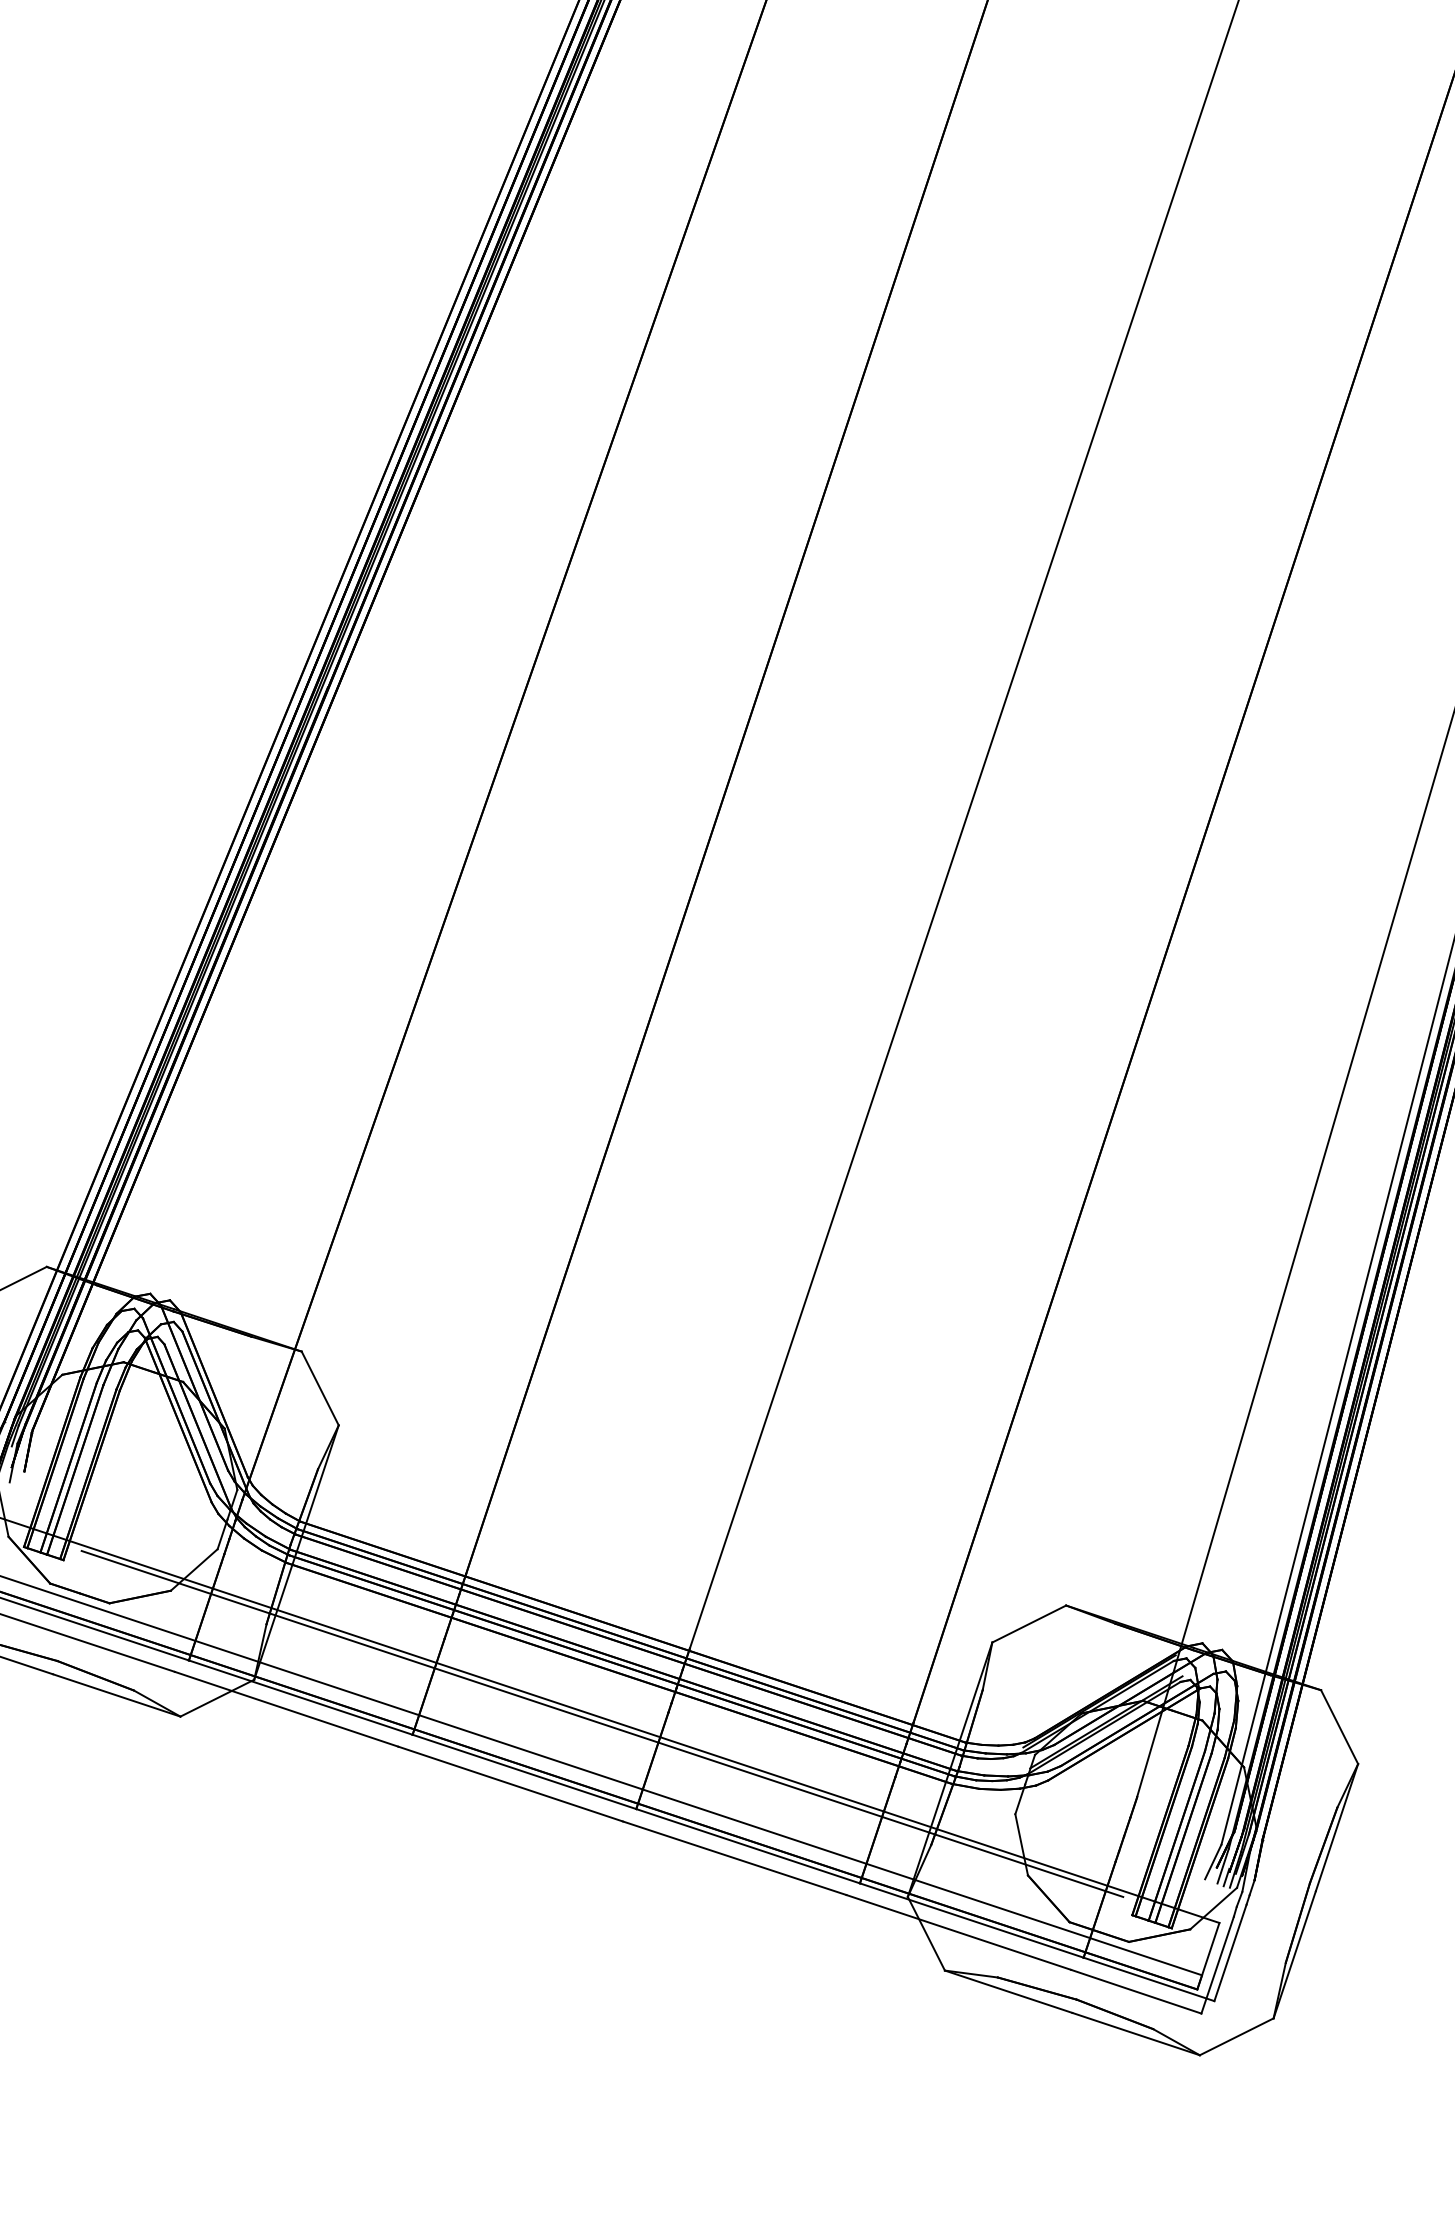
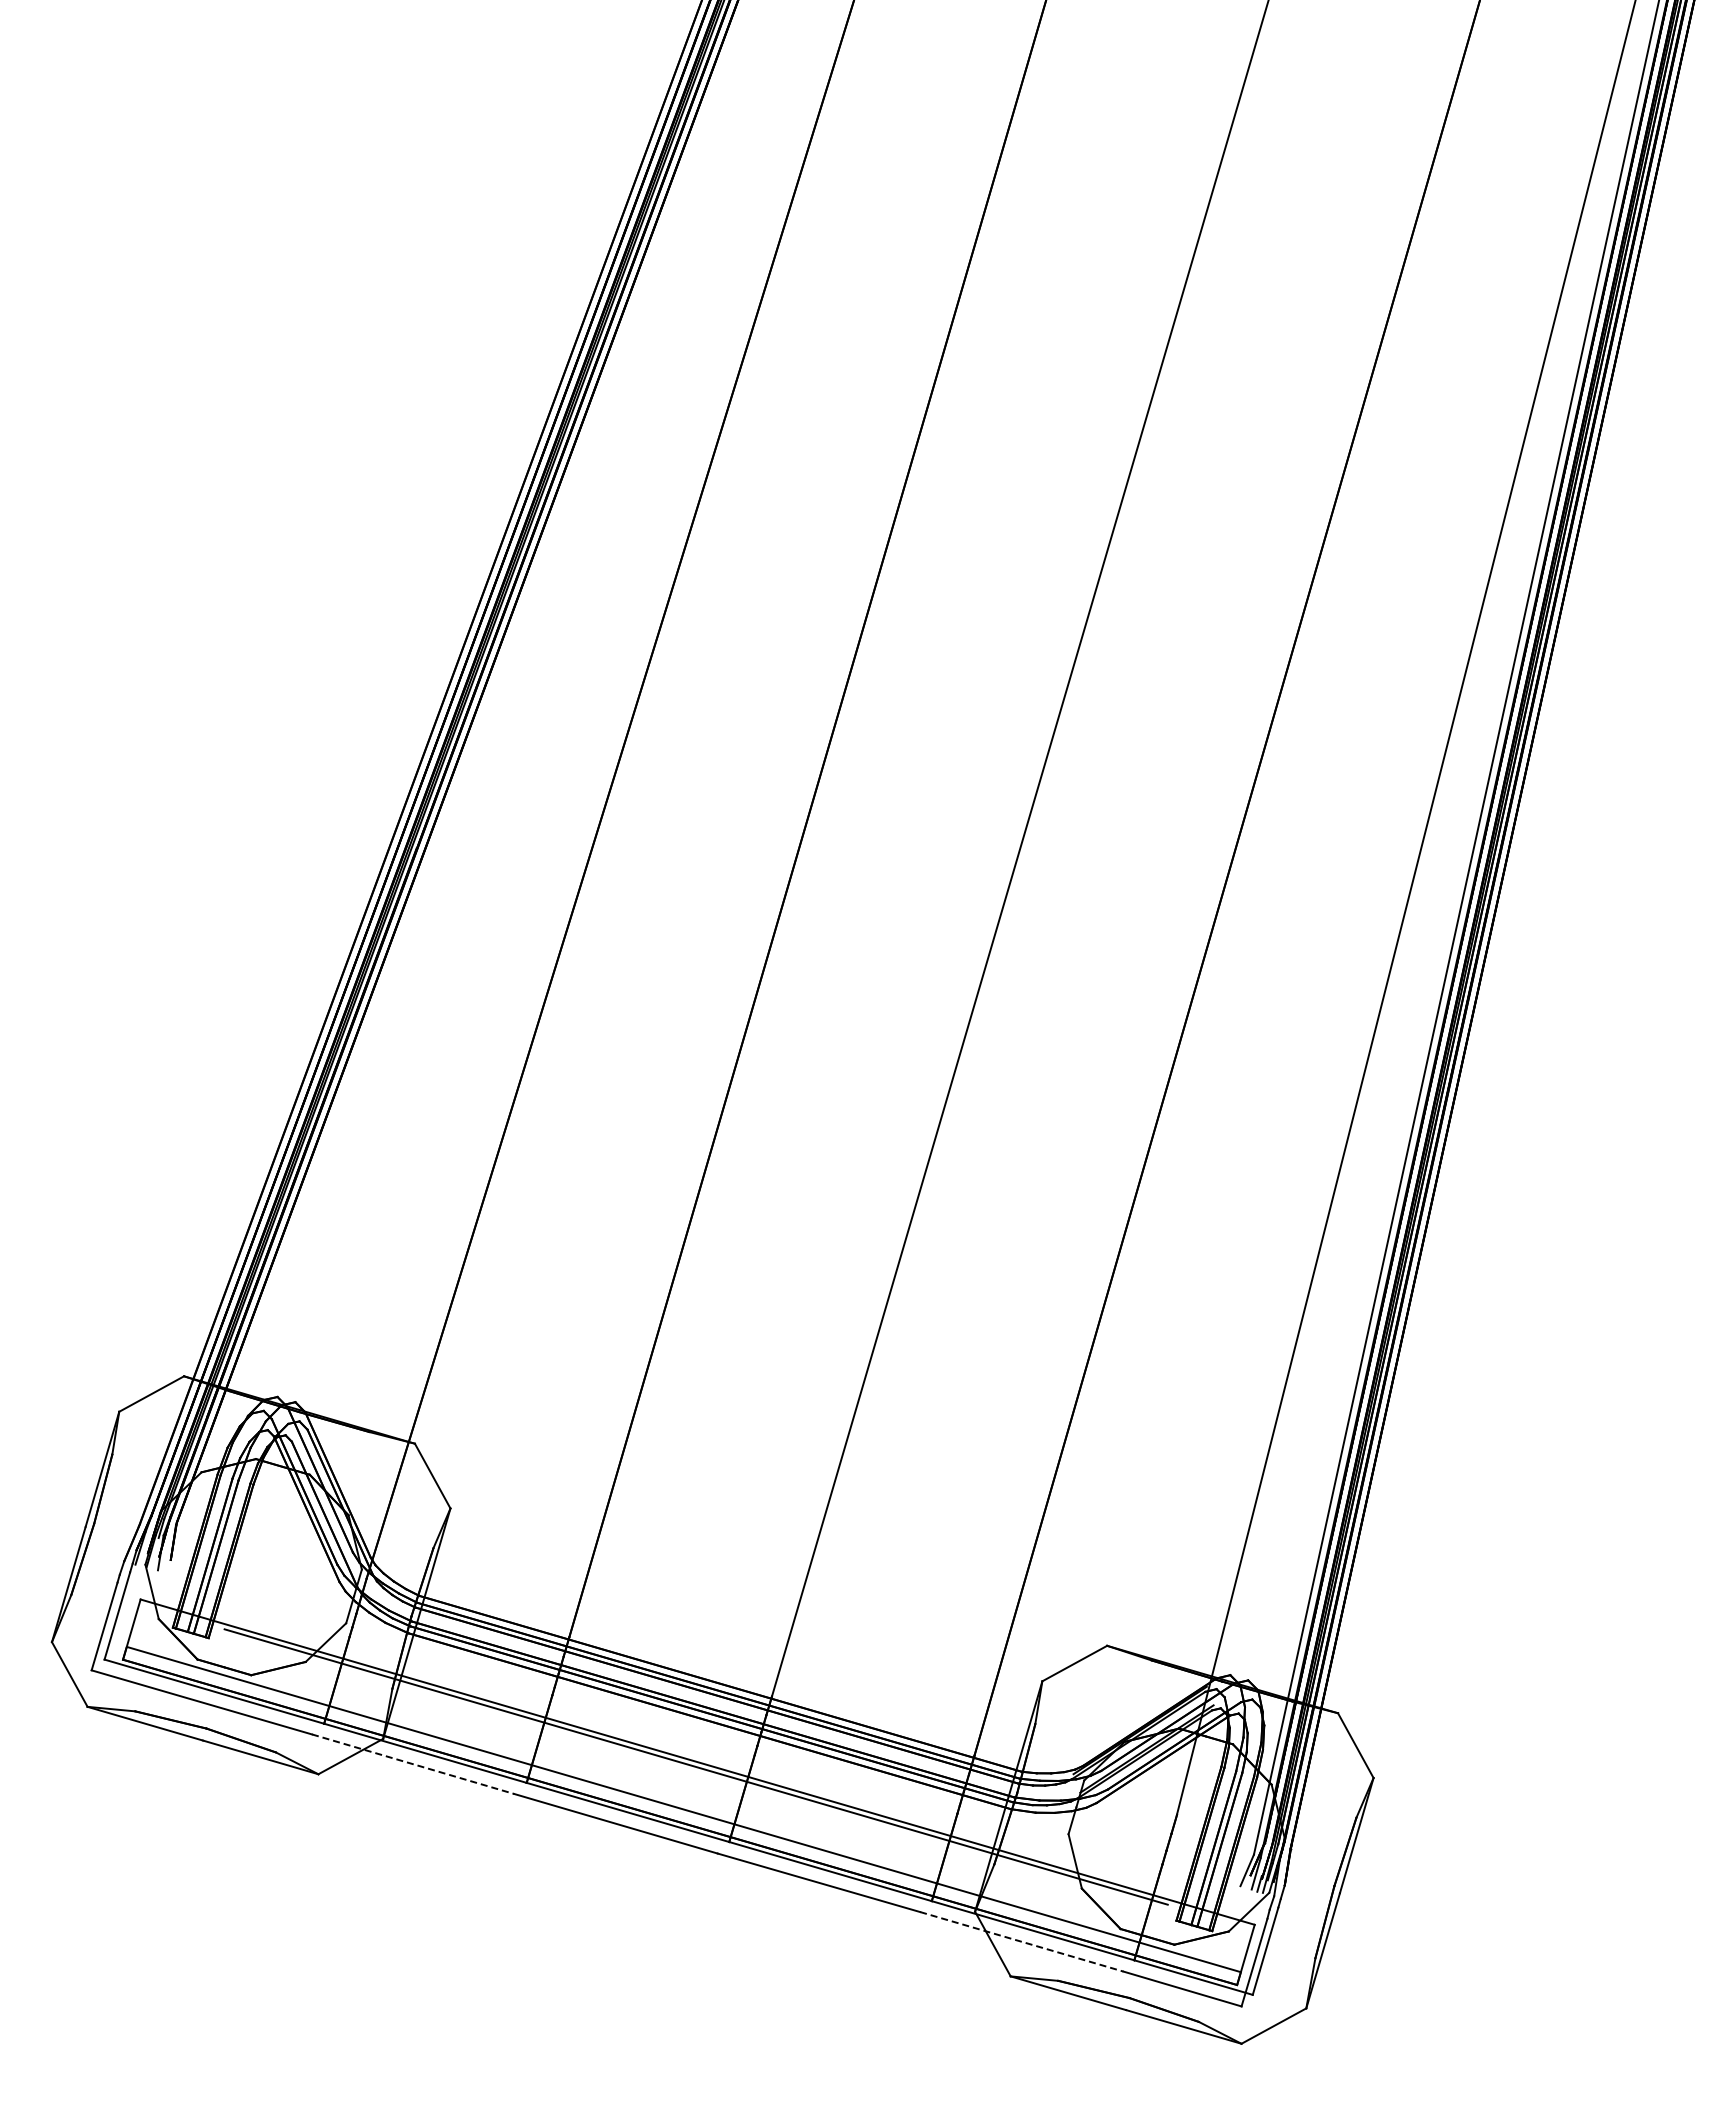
line: (286, 1709) -> (413, 1764), solid -> dashed
line: (958, 1932) -> (1021, 1941), solid -> dashed

